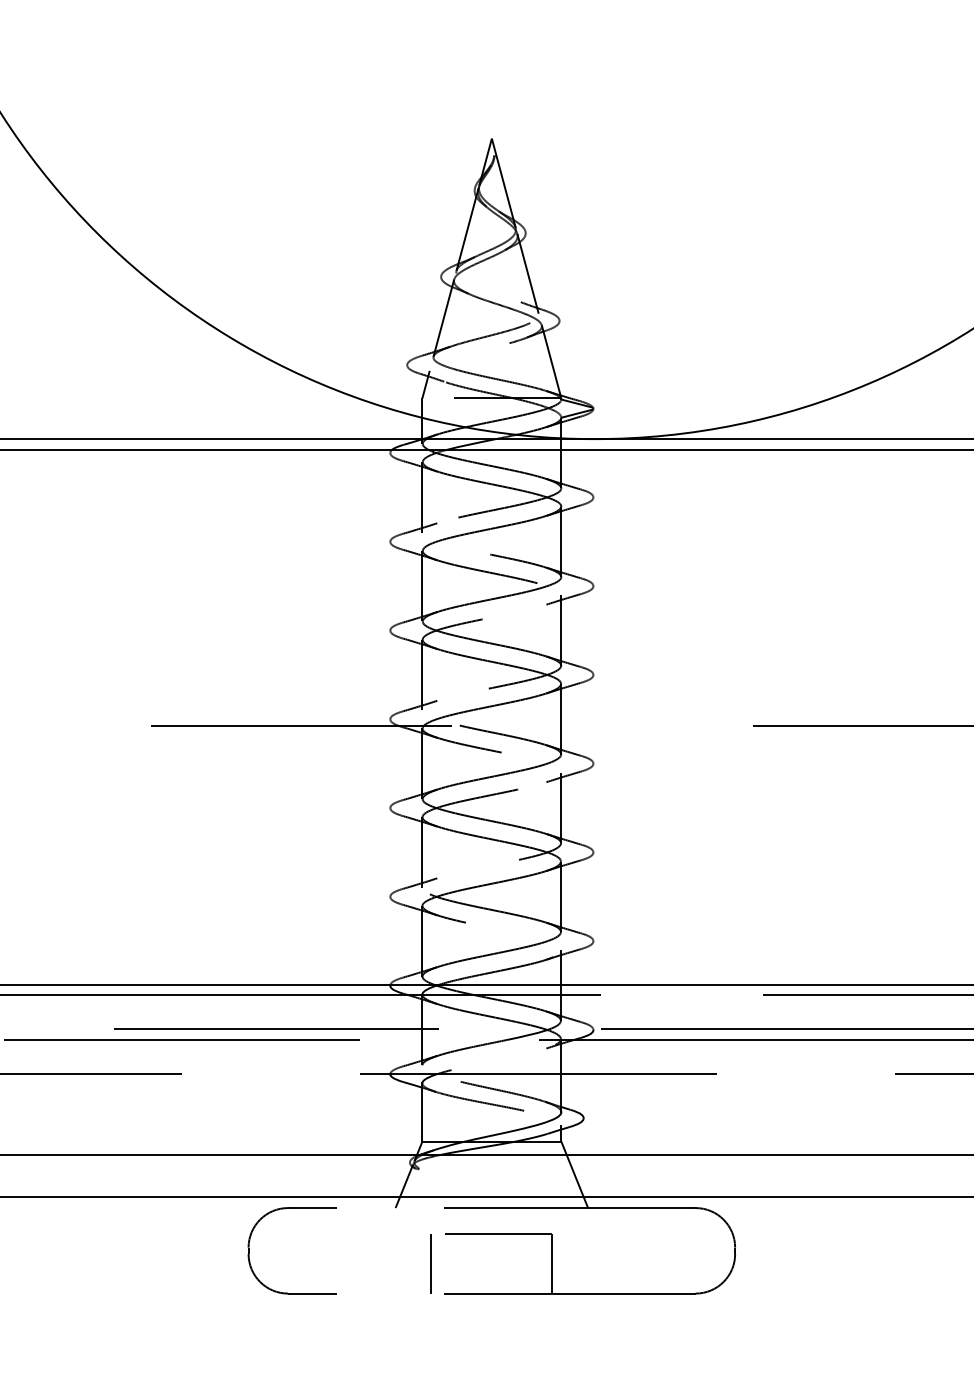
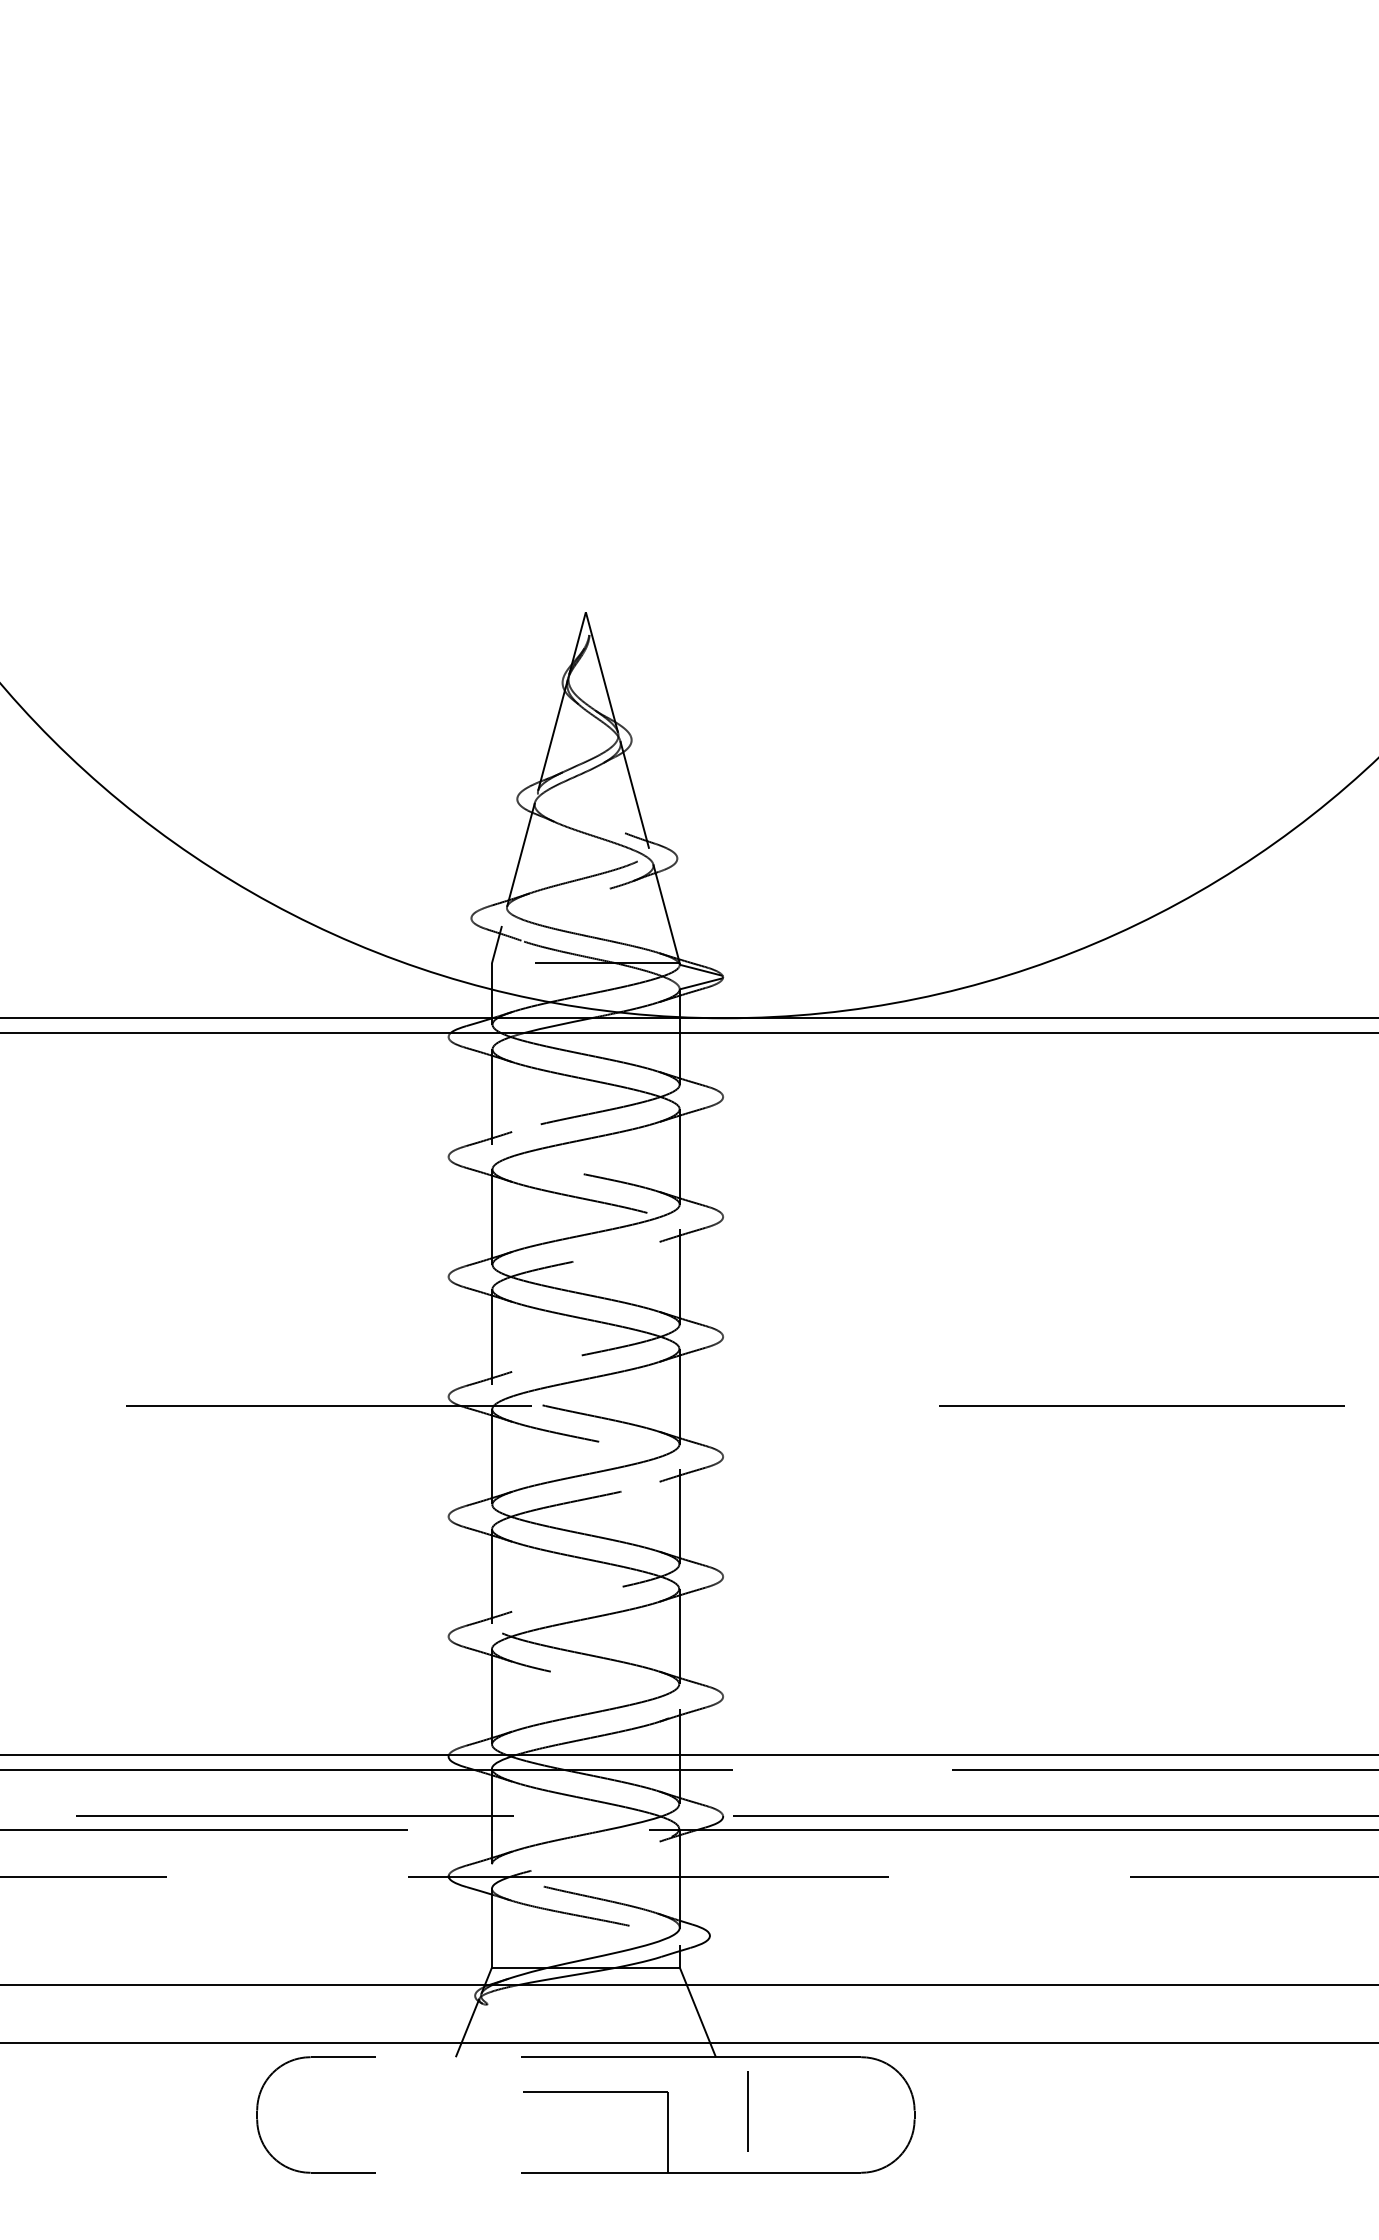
line: (430, 1263) -> (747, 2111), moved

